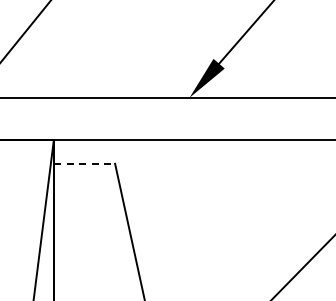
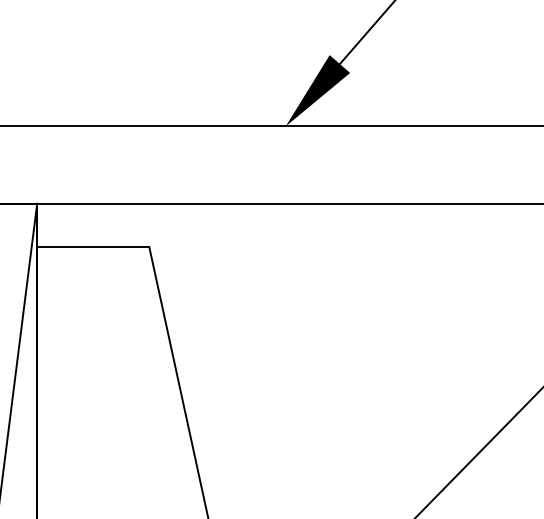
line: (84, 163) -> (93, 246), dashed -> solid

